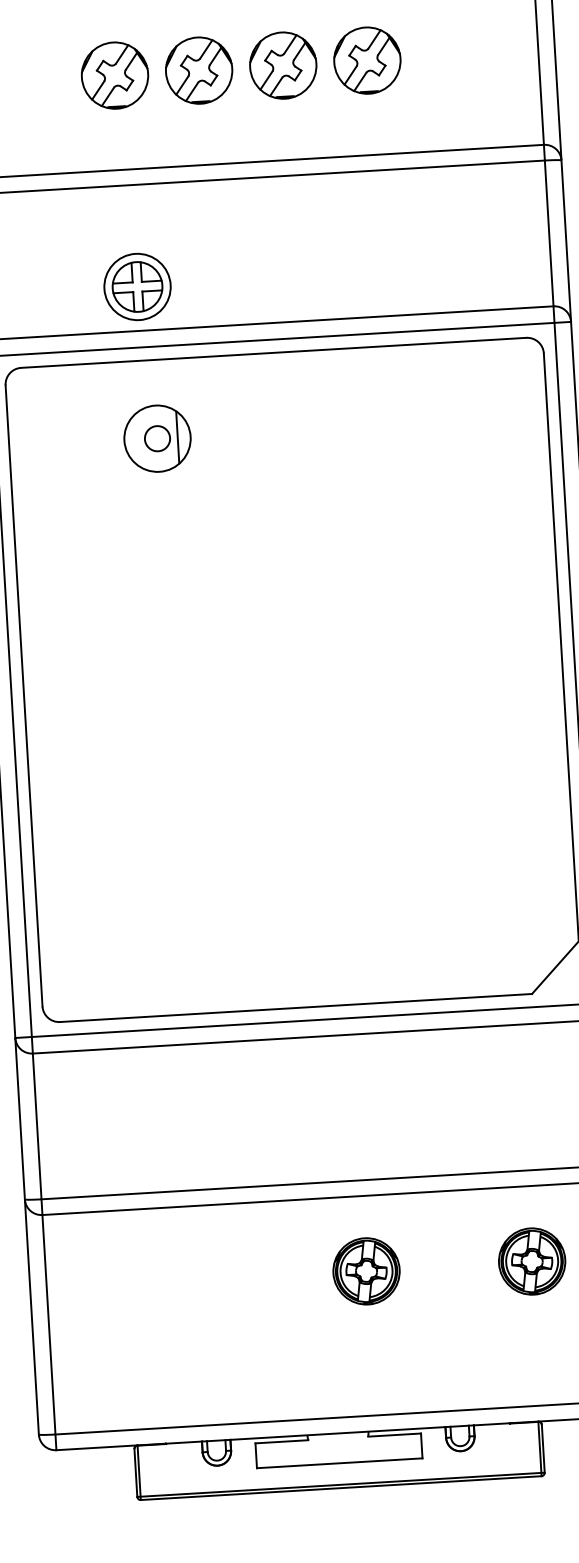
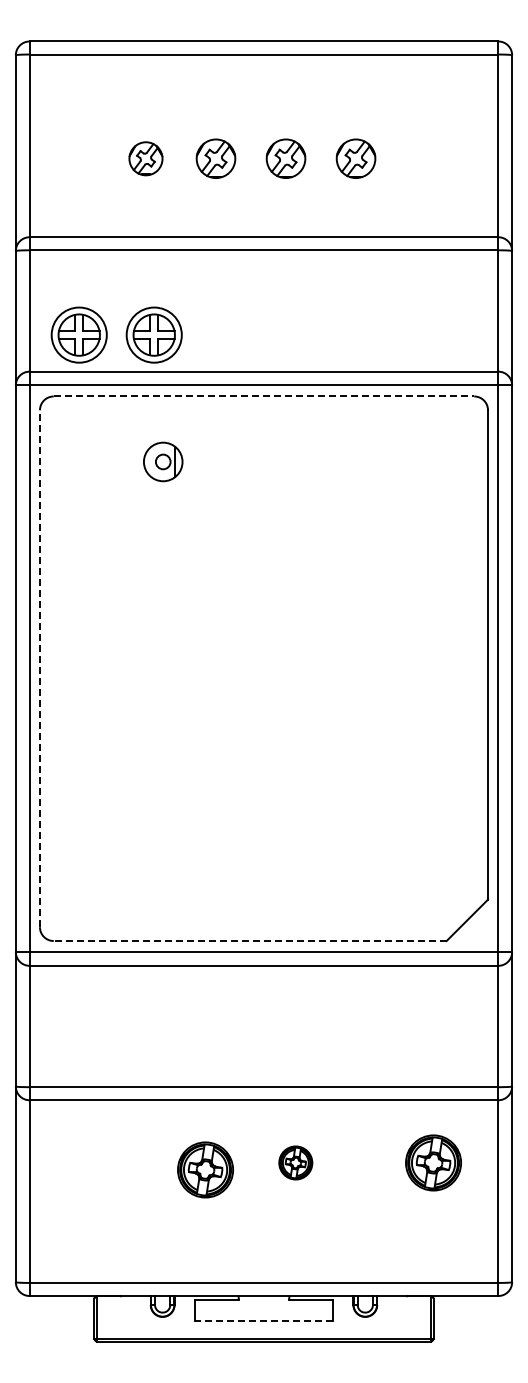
part: (366, 60) -> (355, 158), size x0.7
part: (282, 65) -> (285, 158), size x0.7
part: (198, 70) -> (215, 158), size x0.7
part: (114, 75) -> (145, 158), size x0.6
part: (46, 291) -> (78, 334), added
line: (274, 352) -> (264, 396), solid -> dashed
part: (156, 438) -> (162, 461), size x0.7
line: (23, 695) -> (39, 668), solid -> dashed
line: (295, 1008) -> (249, 941), solid -> dashed
part: (366, 1270) -> (295, 1162), size x0.6
part: (258, 1285) -> (205, 1169), added
line: (340, 1462) -> (264, 1320), solid -> dashed

